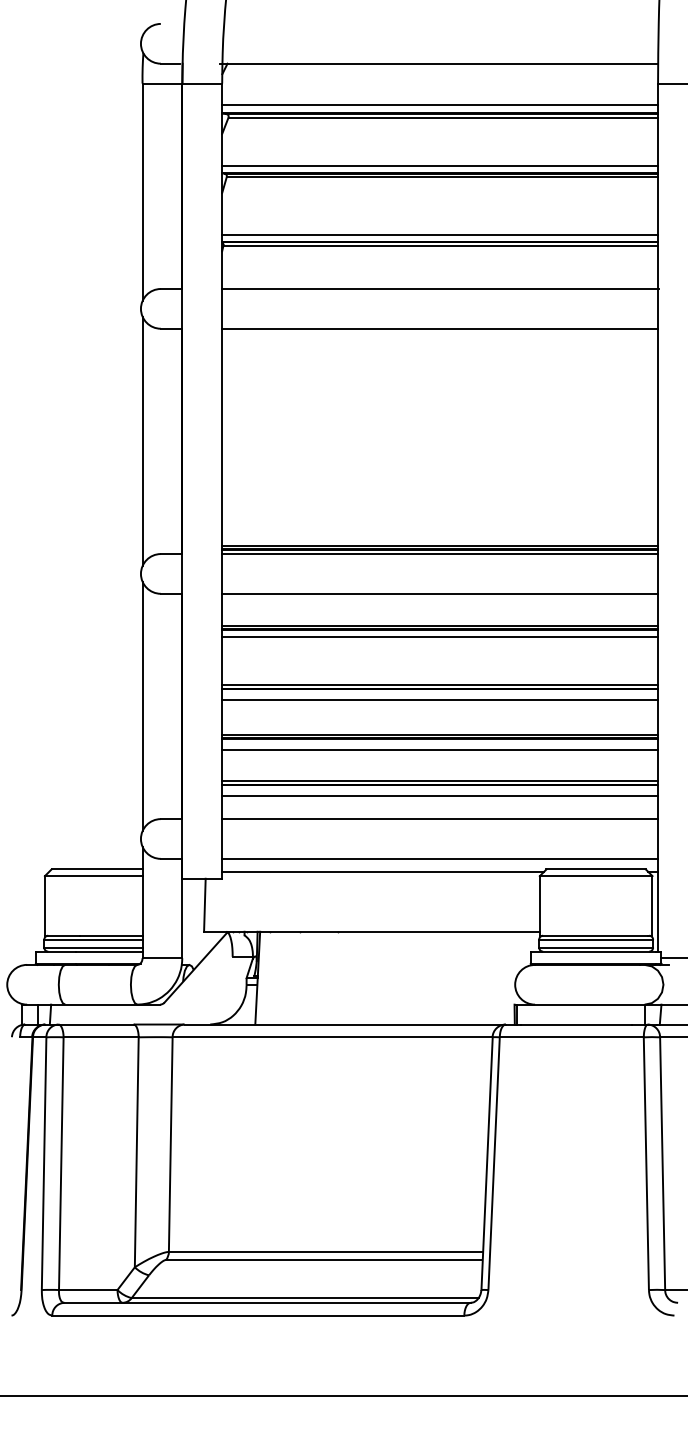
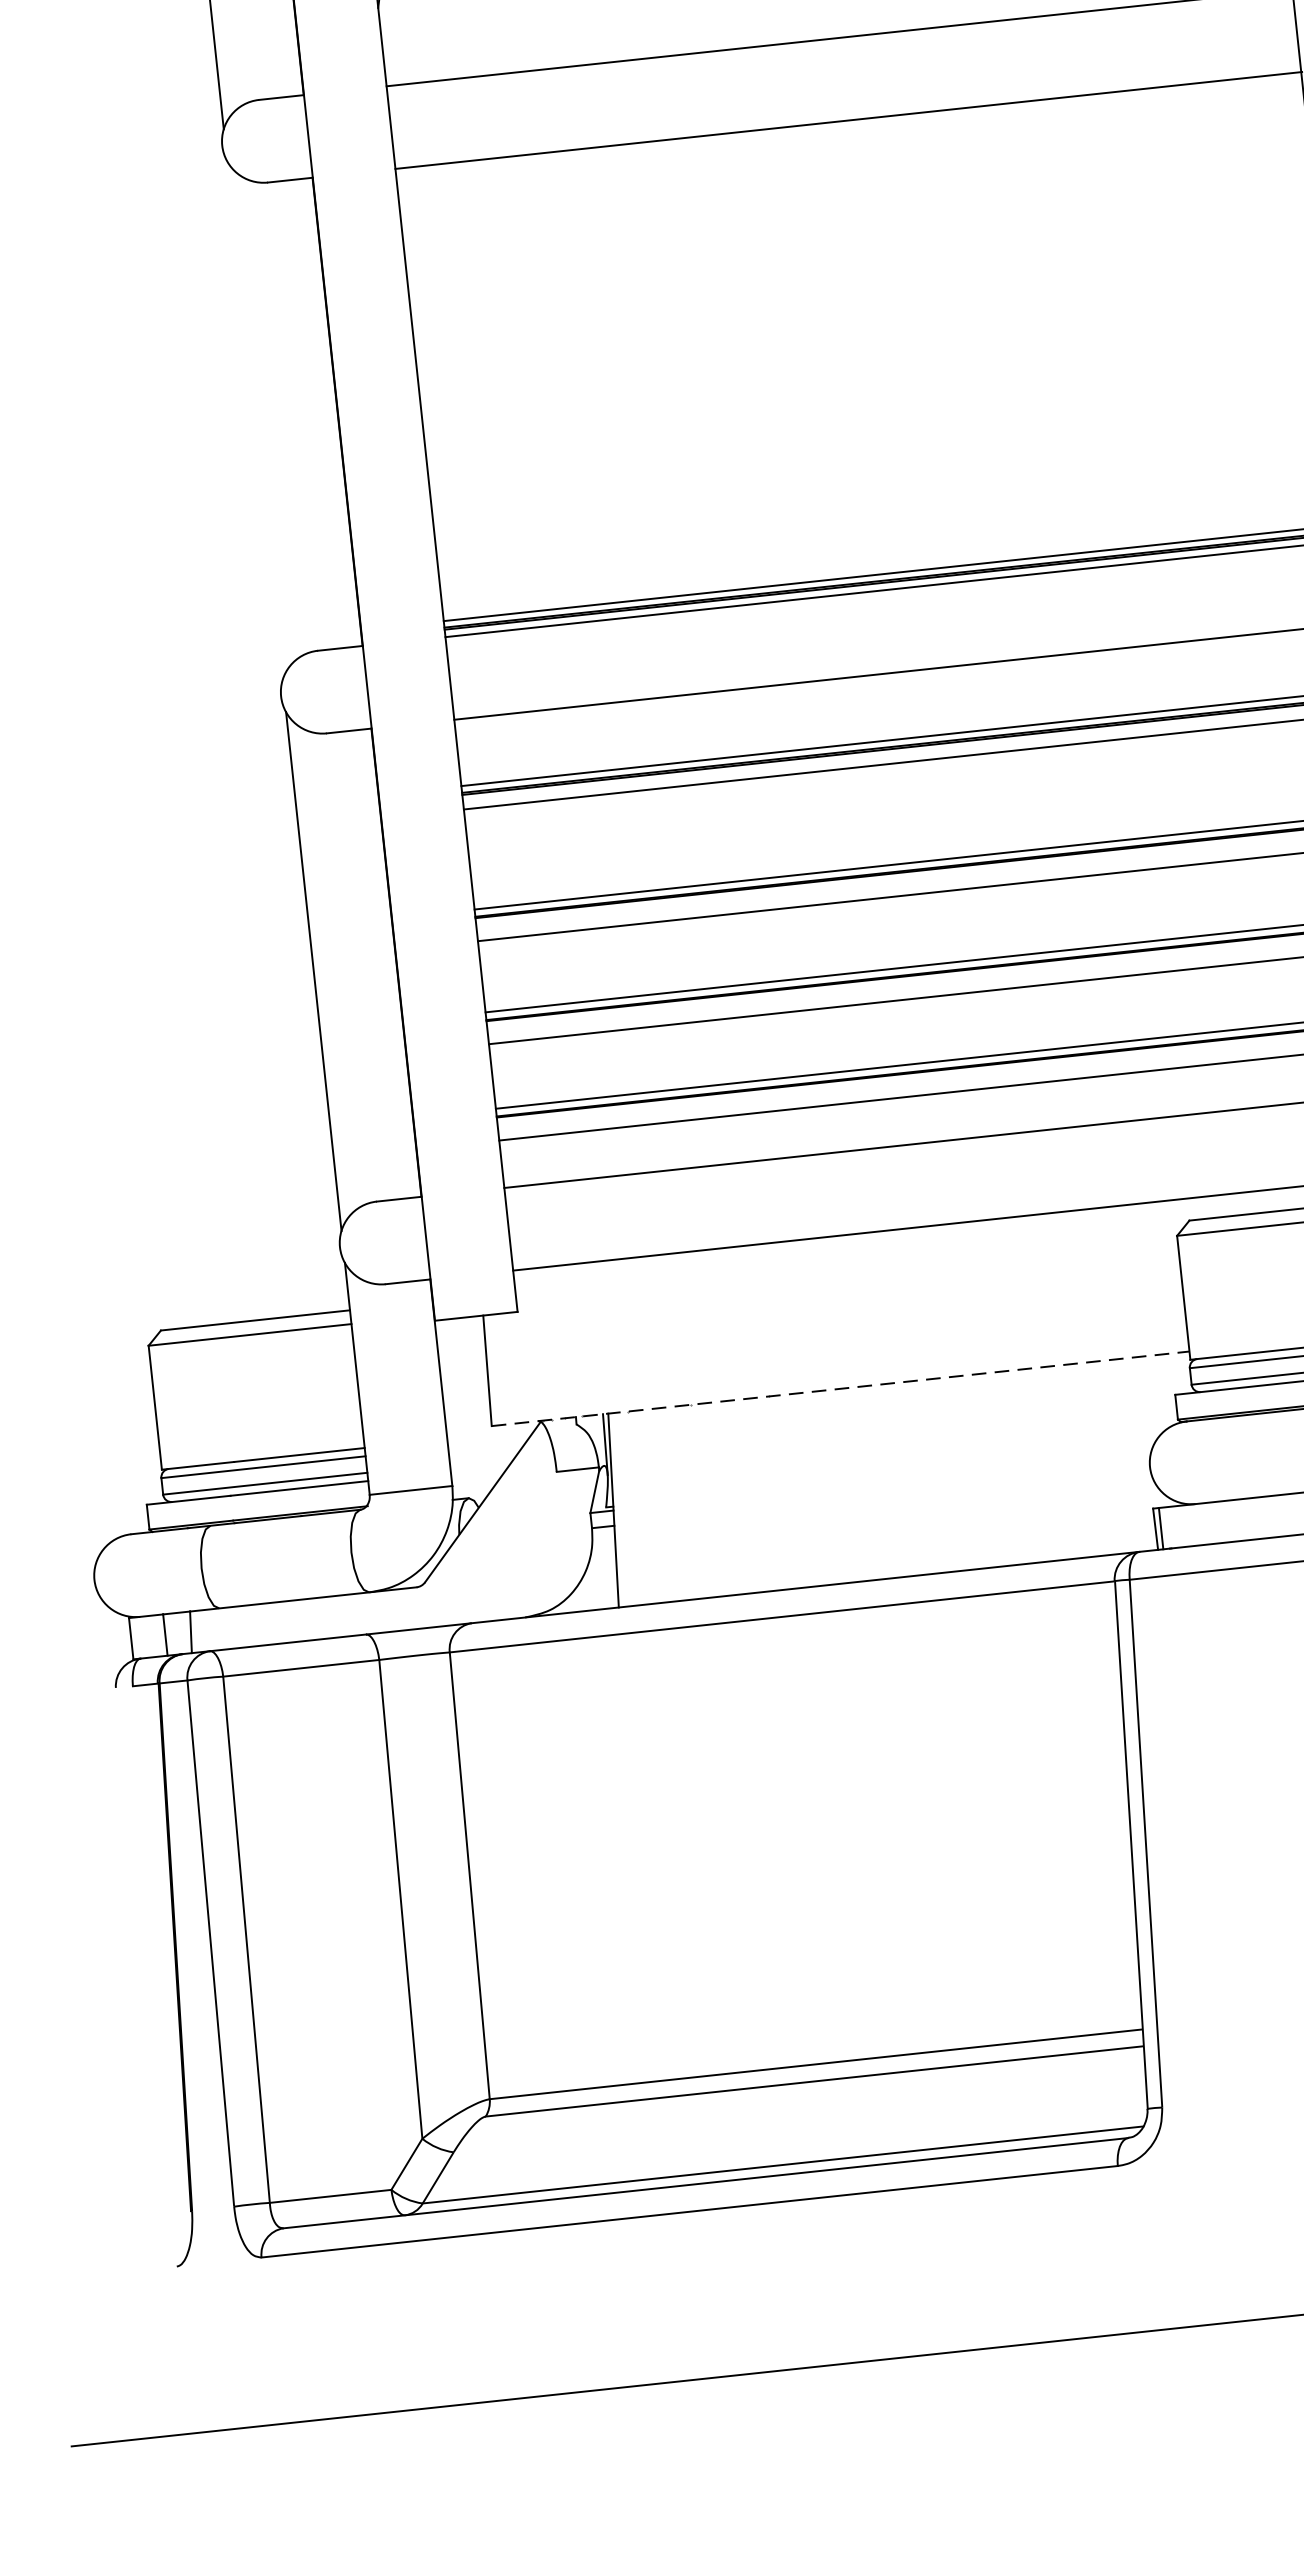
line: (142, 441) -> (254, 420), removed
line: (383, 871) -> (851, 1261), removed
line: (371, 931) -> (839, 1388), solid -> dashed

